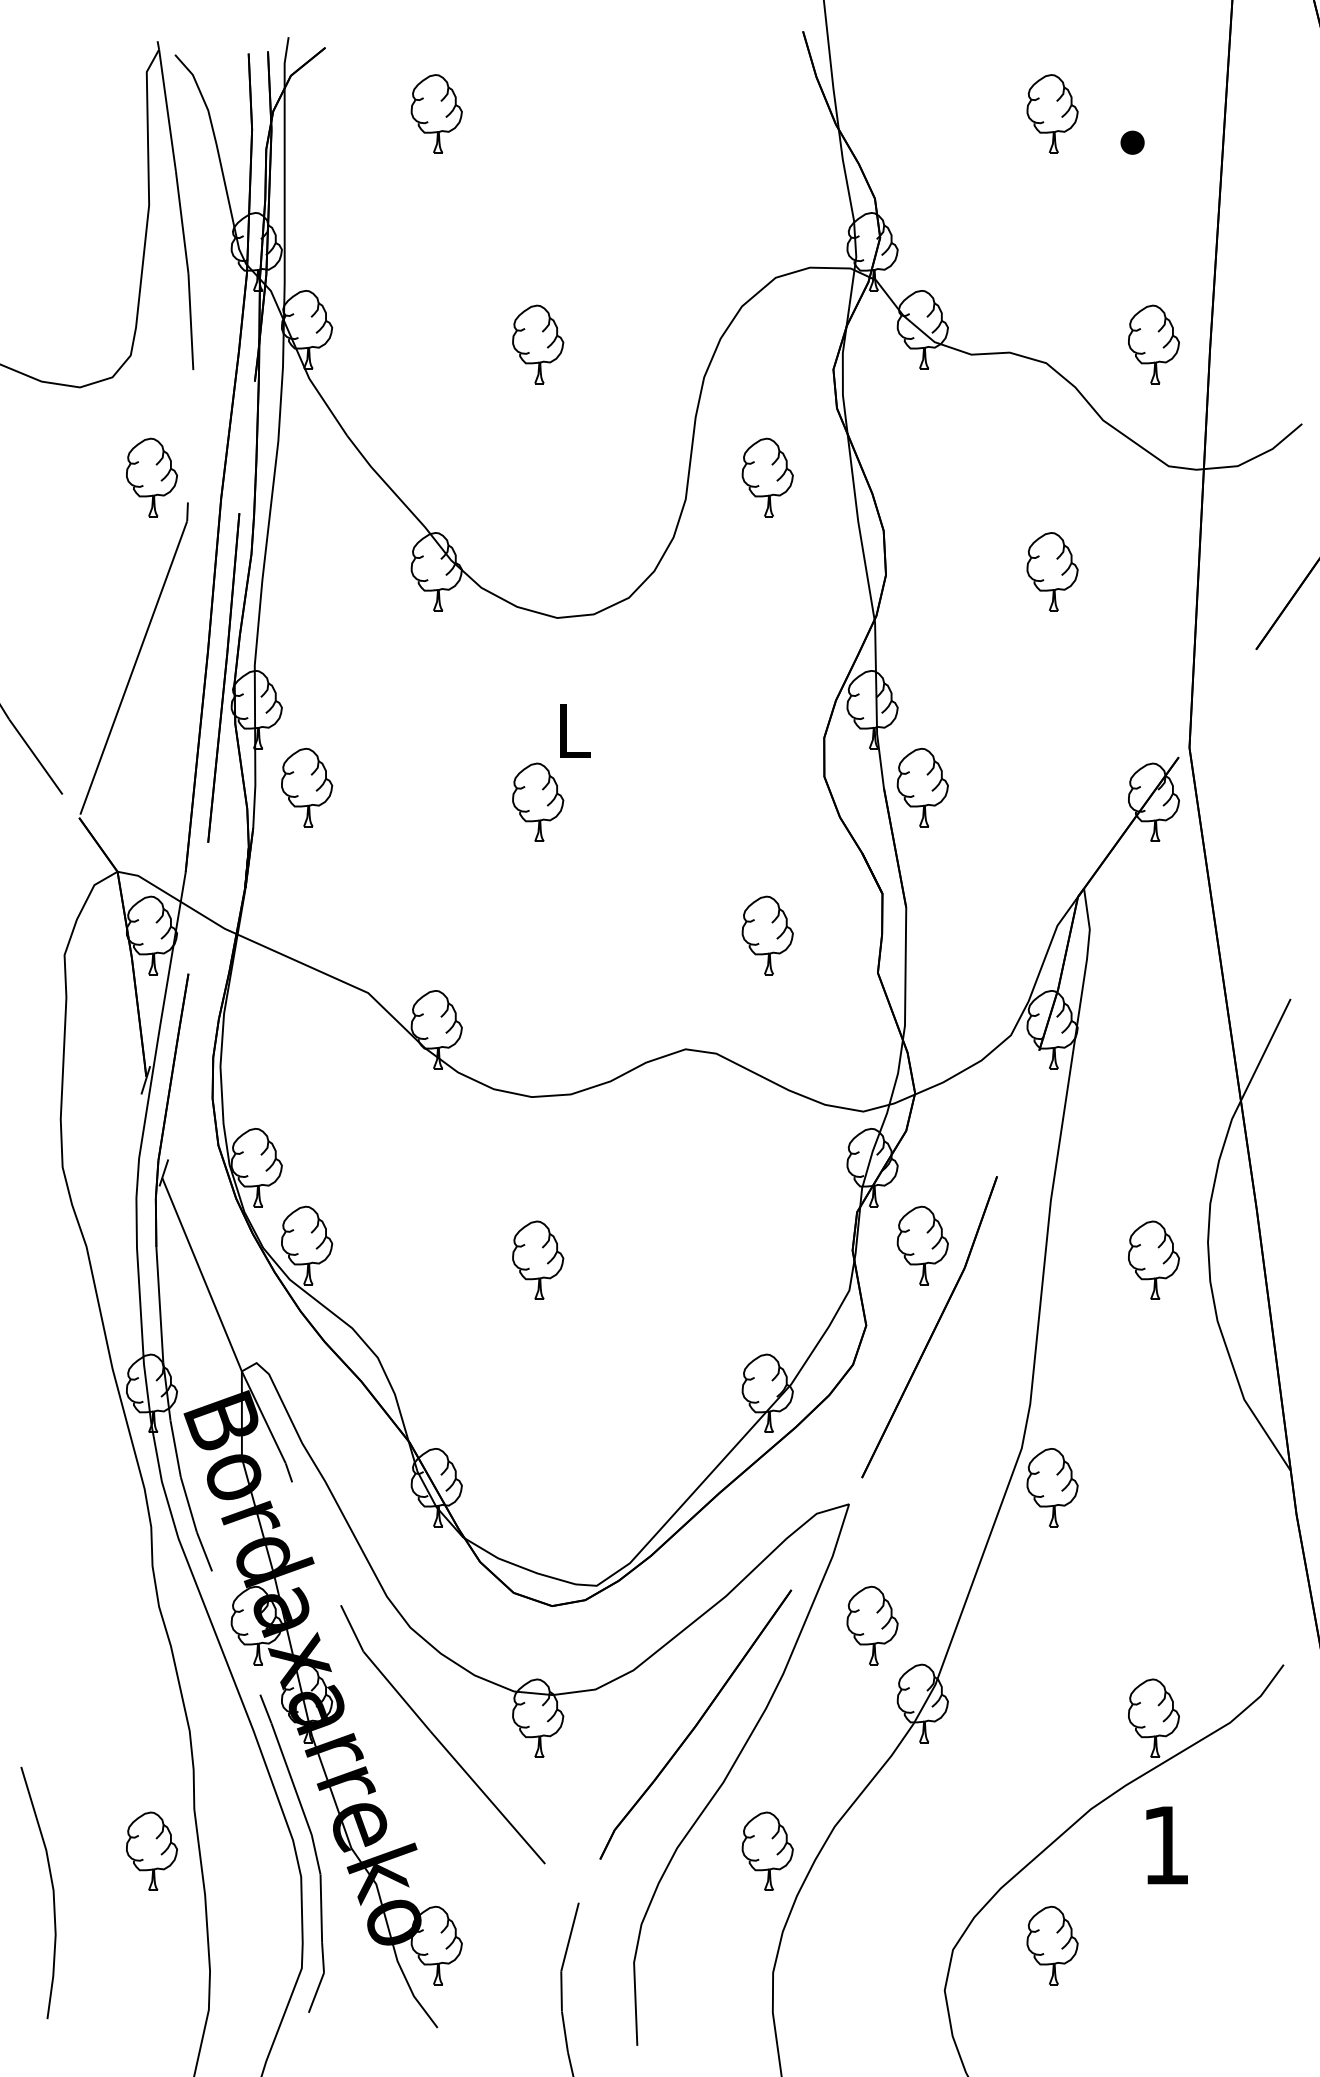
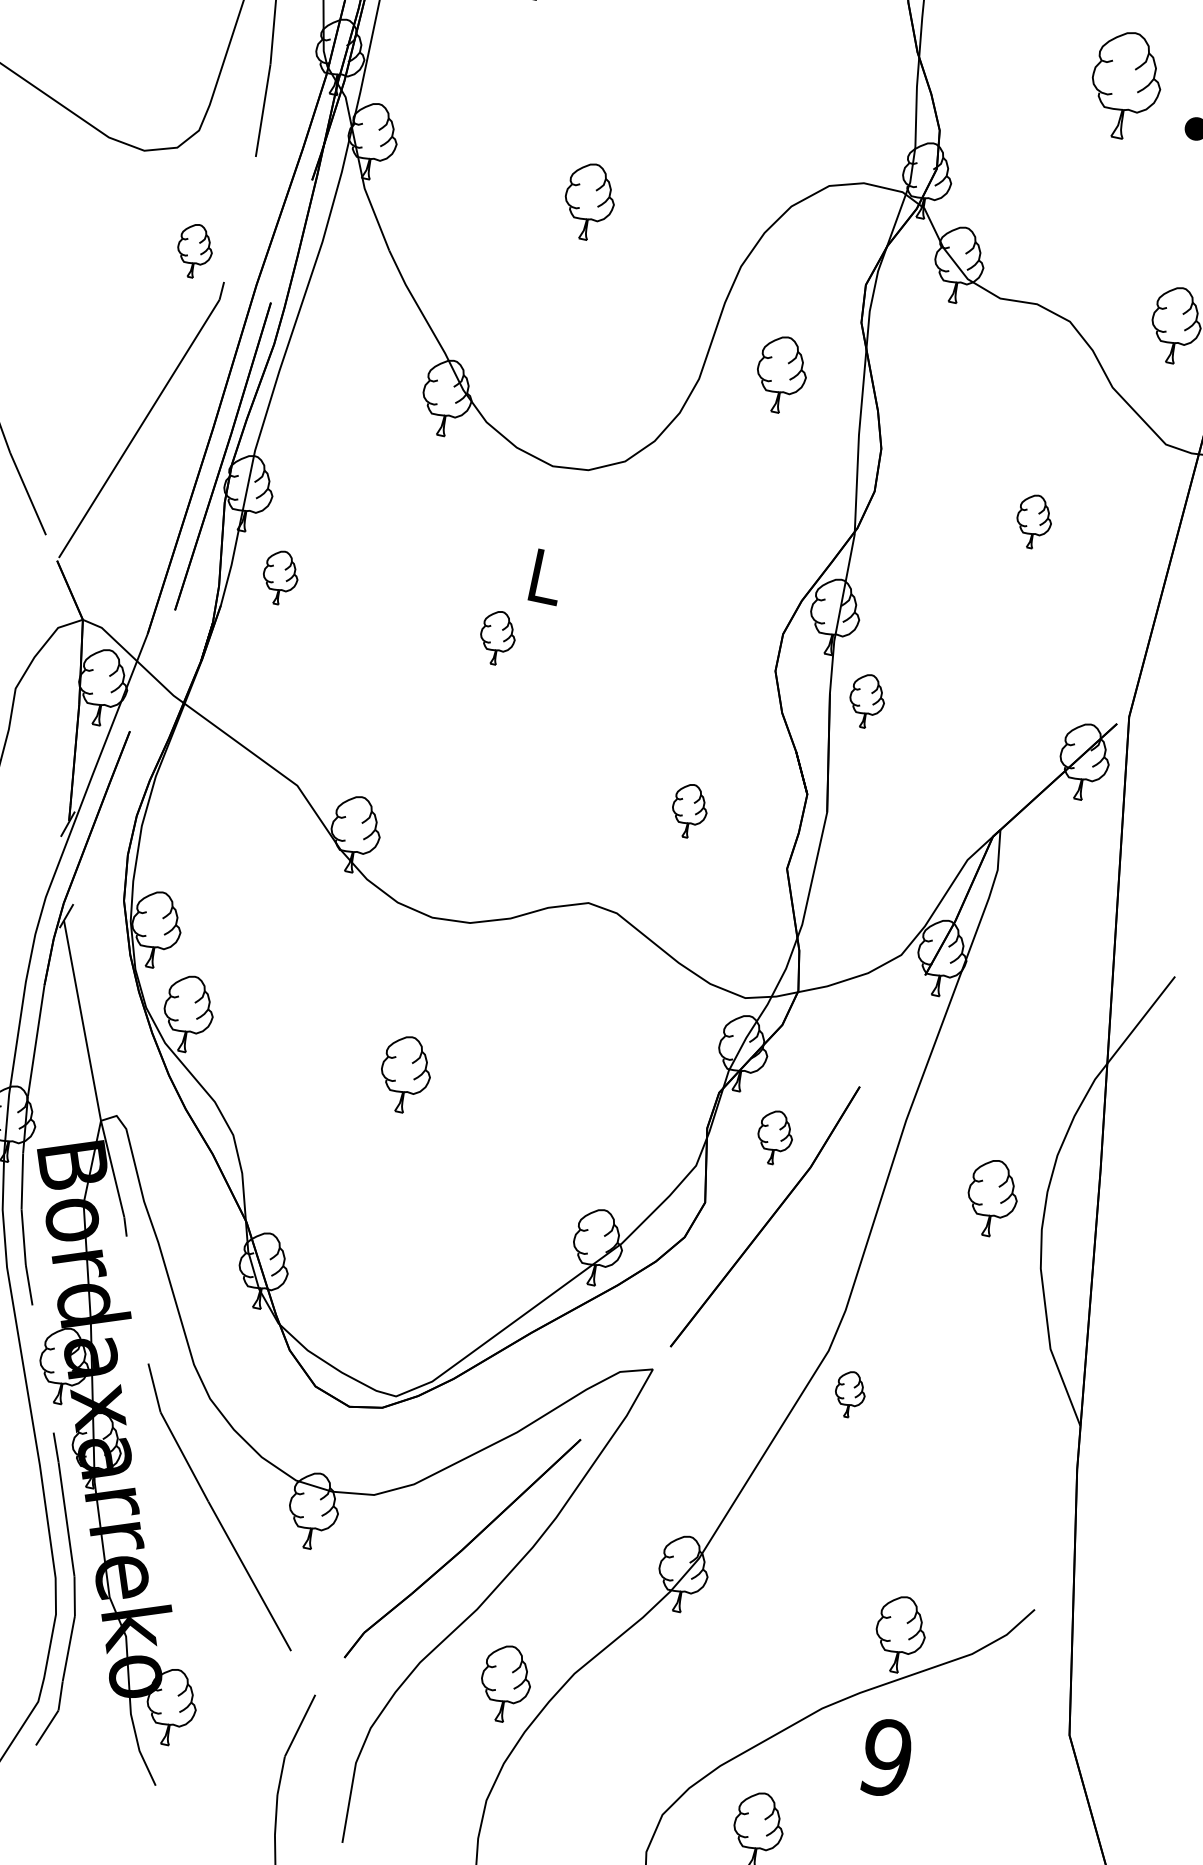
part: (1052, 113) -> (1126, 85), size x1.4
part: (151, 477) -> (194, 250), size x0.7
part: (1052, 571) -> (1034, 521), size x0.7
part: (307, 787) -> (280, 577), size x0.7
part: (922, 787) -> (866, 701), size x0.7
part: (538, 801) -> (498, 637), size x0.7
part: (767, 935) -> (689, 811), size x0.7
part: (922, 1245) -> (774, 1137), size x0.7
part: (1052, 1487) -> (850, 1394), size x0.6
part: (872, 1625) -> (650, 1489), removed
text: (1165, 1845) -> (885, 1758), 1 -> 9

